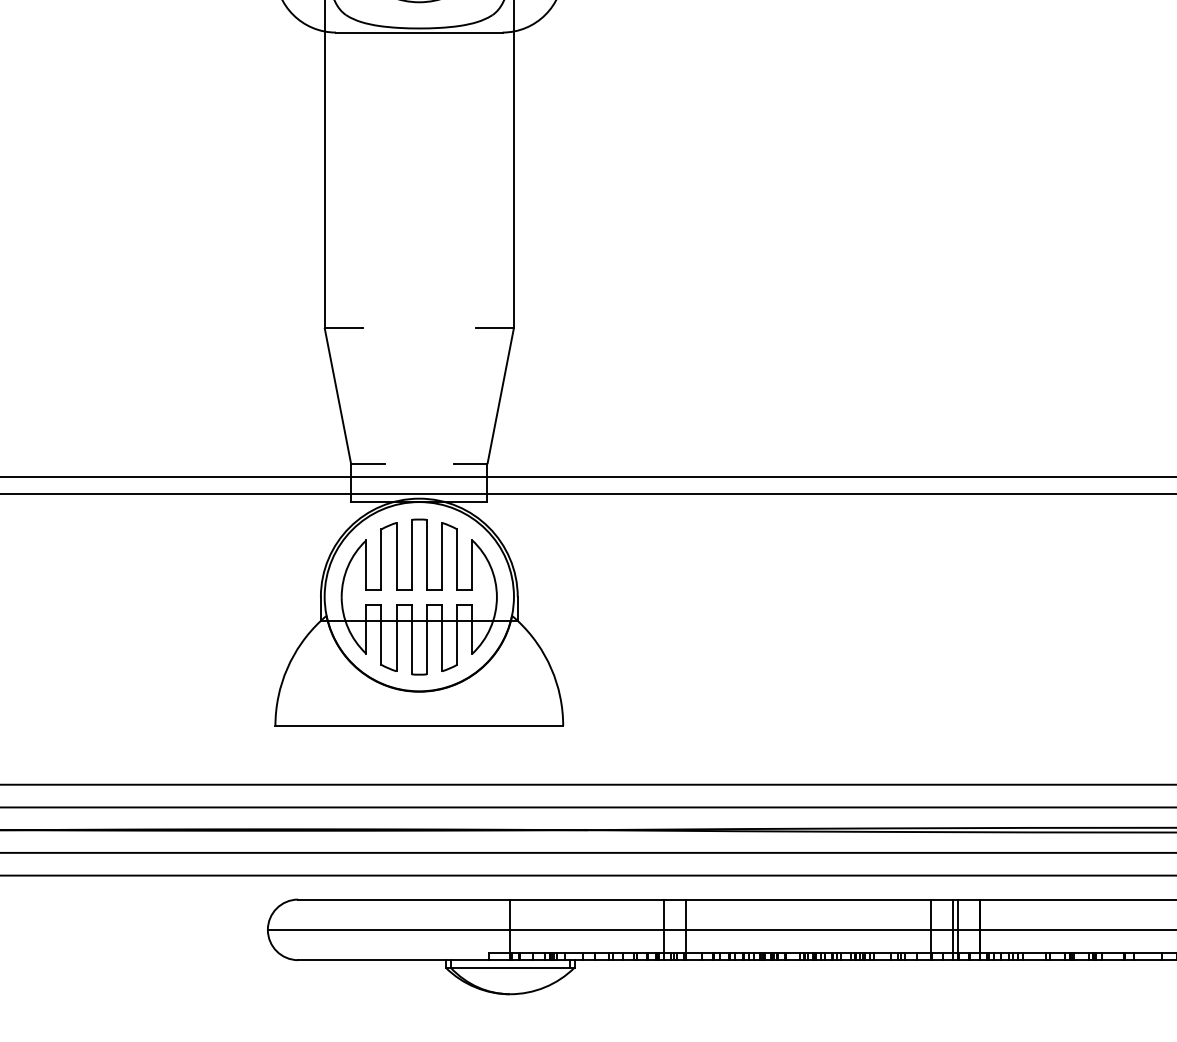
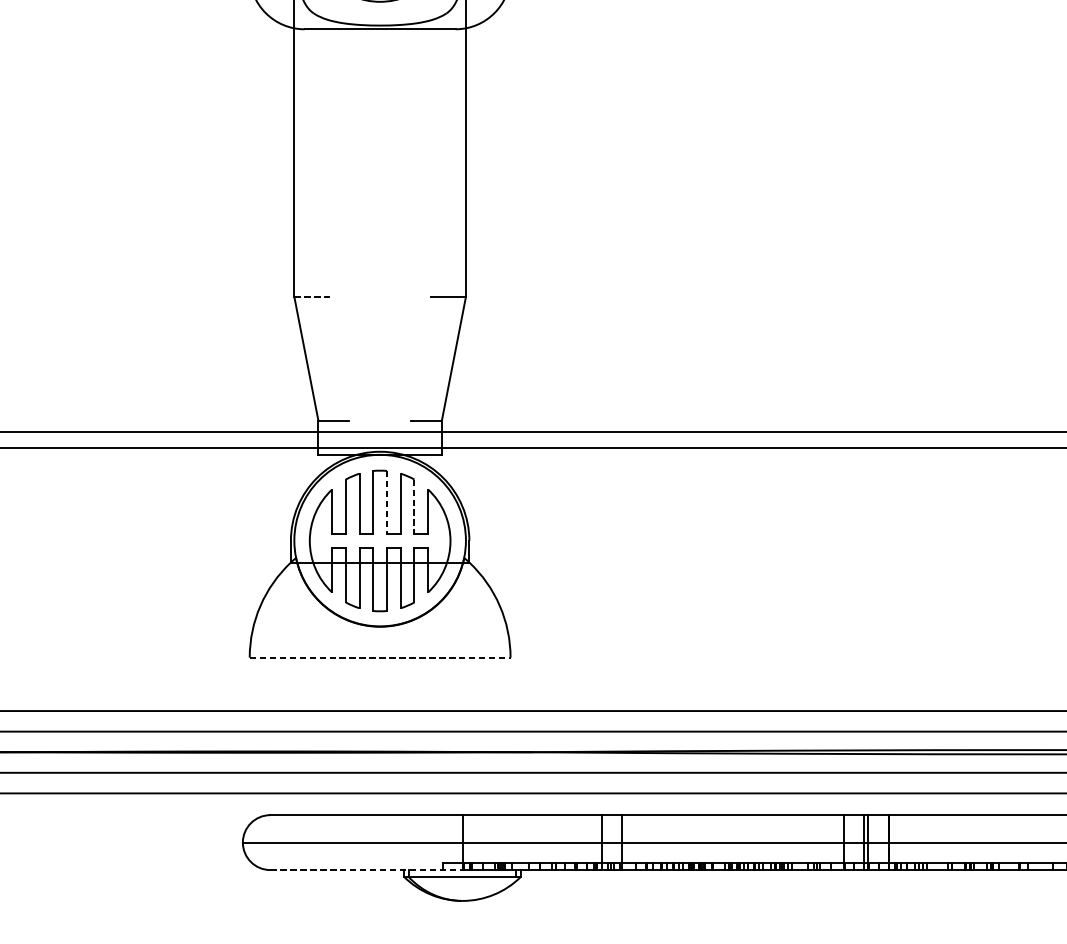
line: (343, 327) -> (311, 296), solid -> dashed
line: (426, 554) -> (386, 502), solid -> dashed
line: (457, 559) -> (414, 506), solid -> dashed
line: (419, 725) -> (380, 657), solid -> dashed
line: (404, 960) -> (366, 870), solid -> dashed

